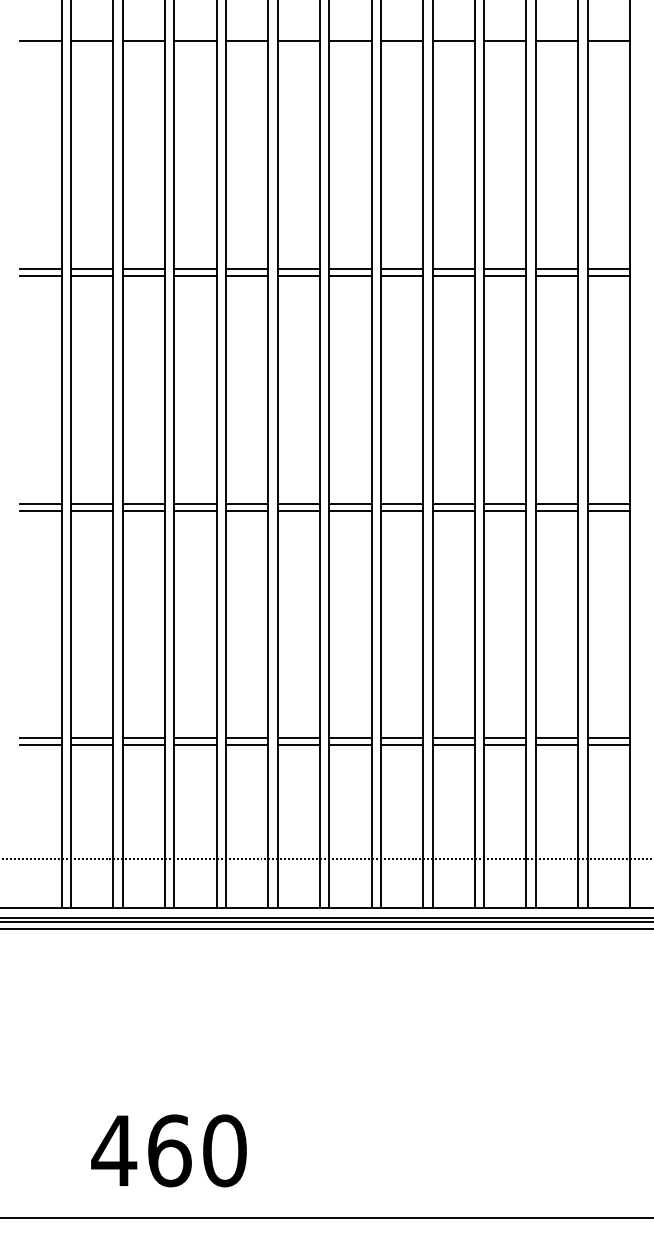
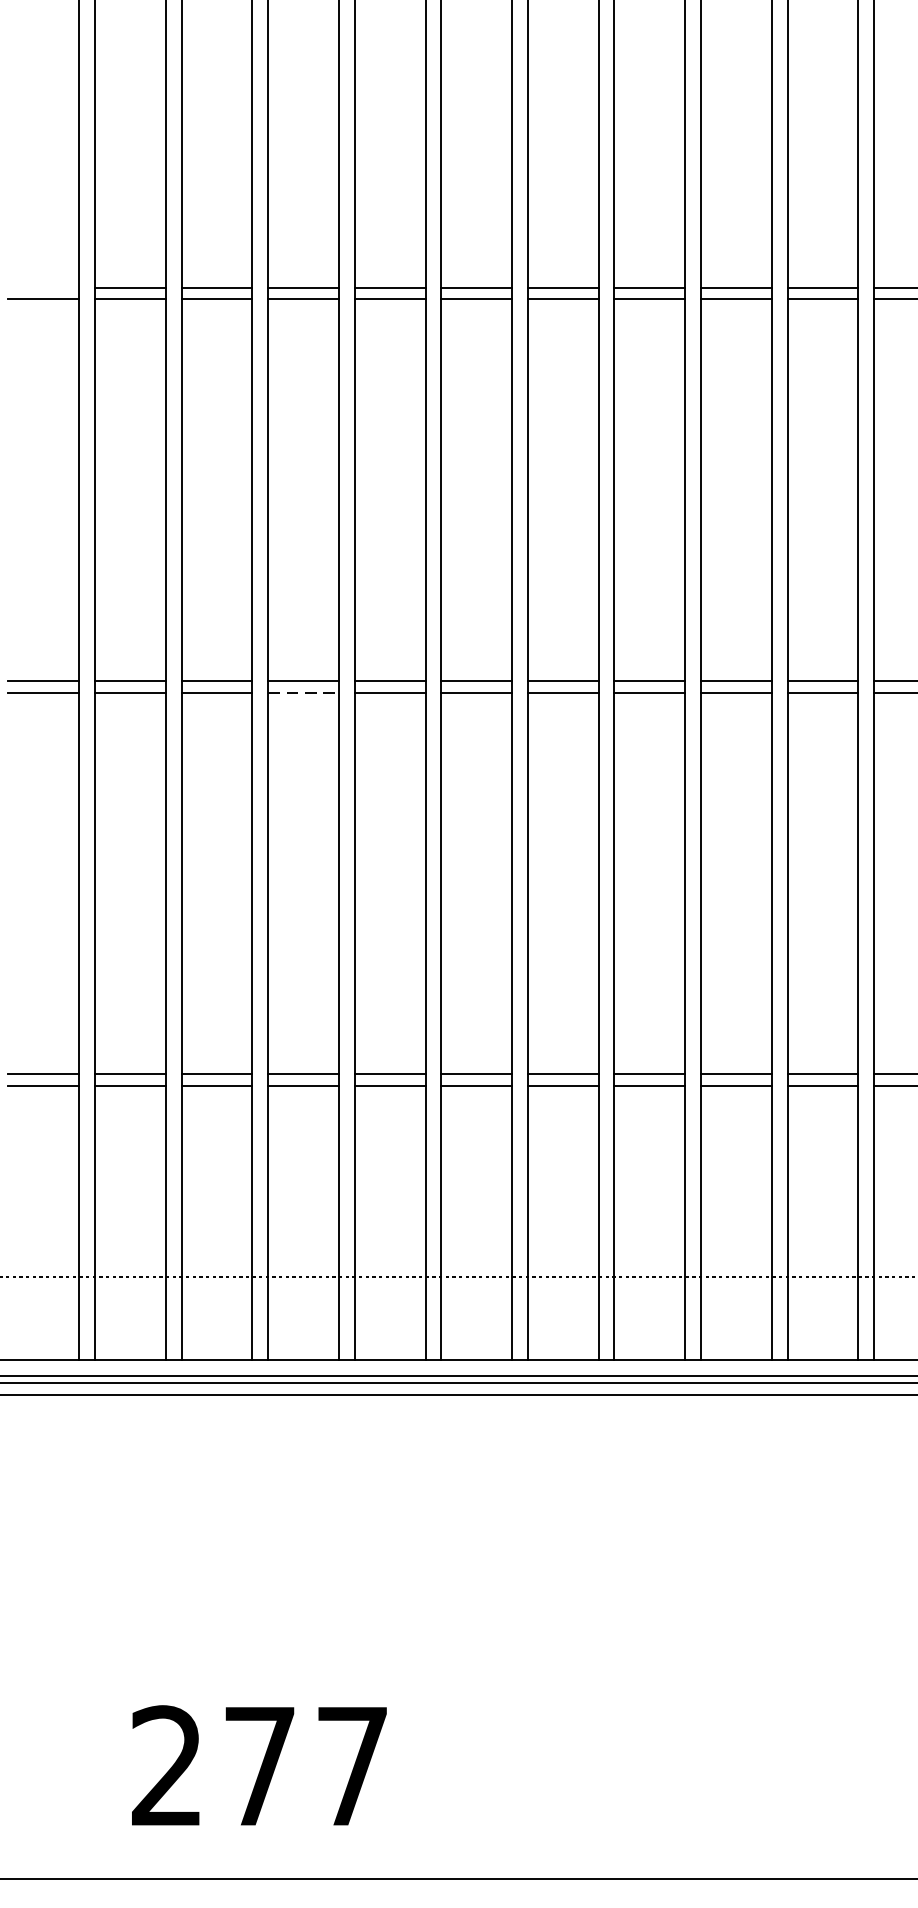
line: (40, 268) -> (43, 286), removed
line: (196, 510) -> (305, 692), solid -> dashed
text: (168, 1150) -> (258, 1765), 460 -> 277

